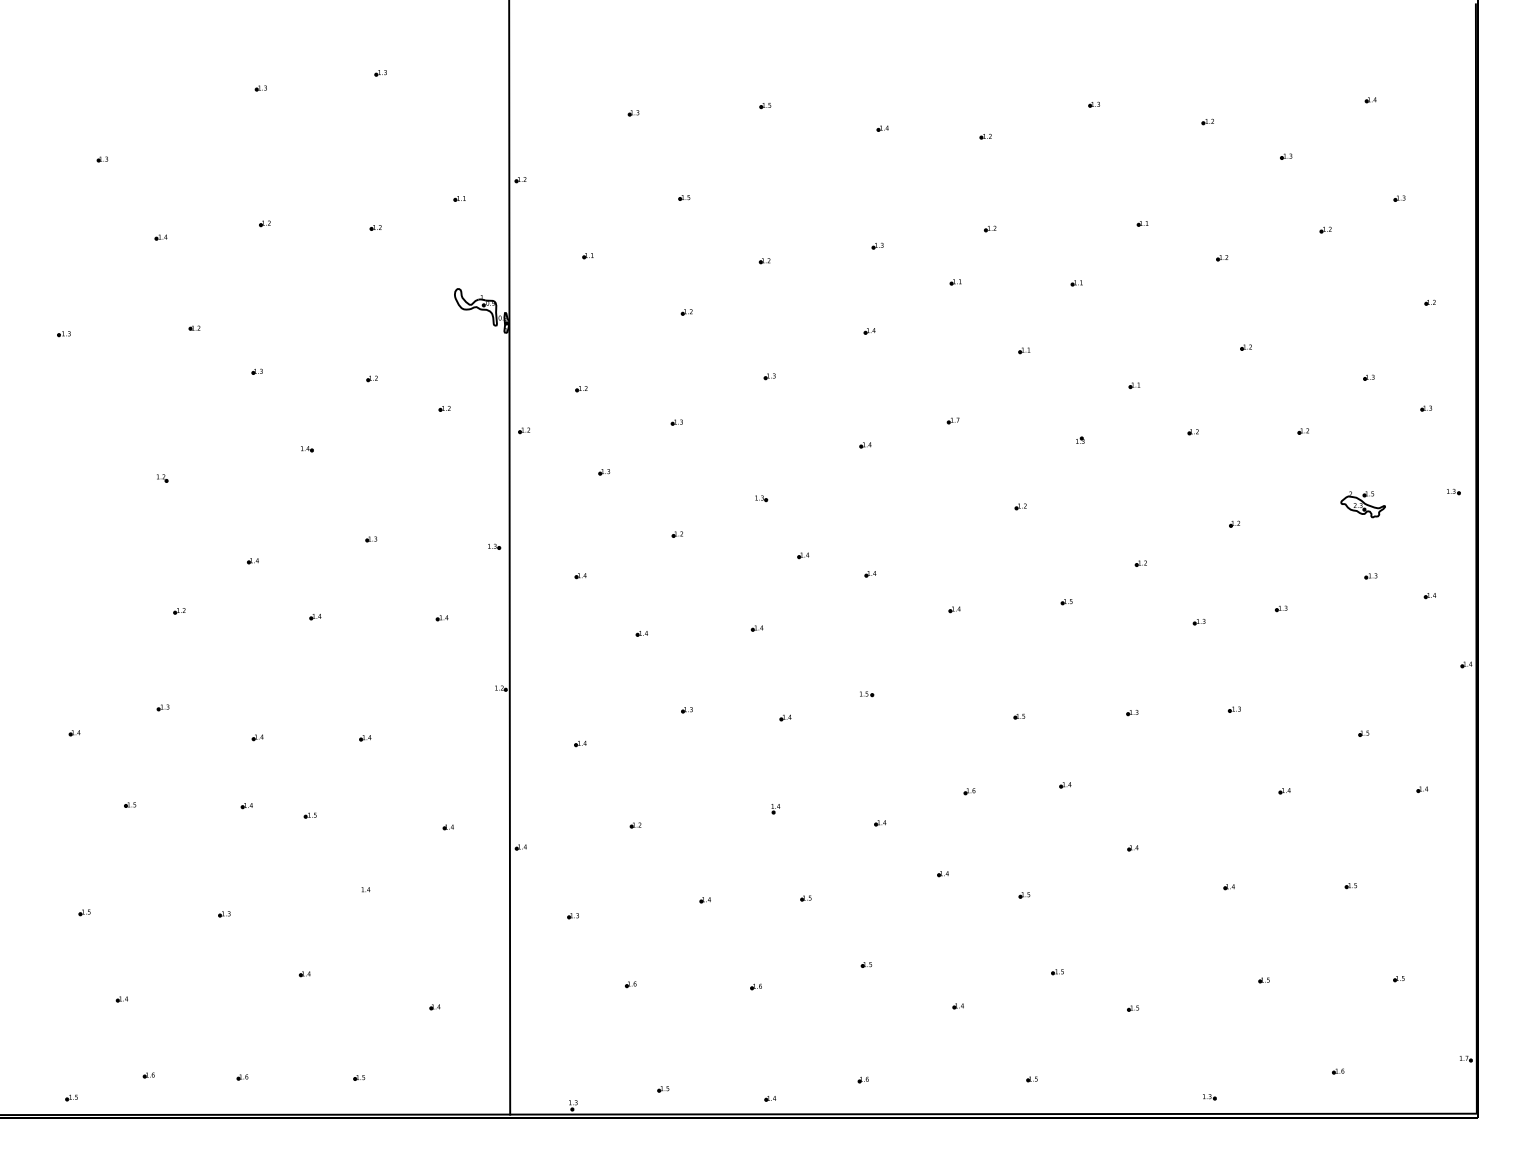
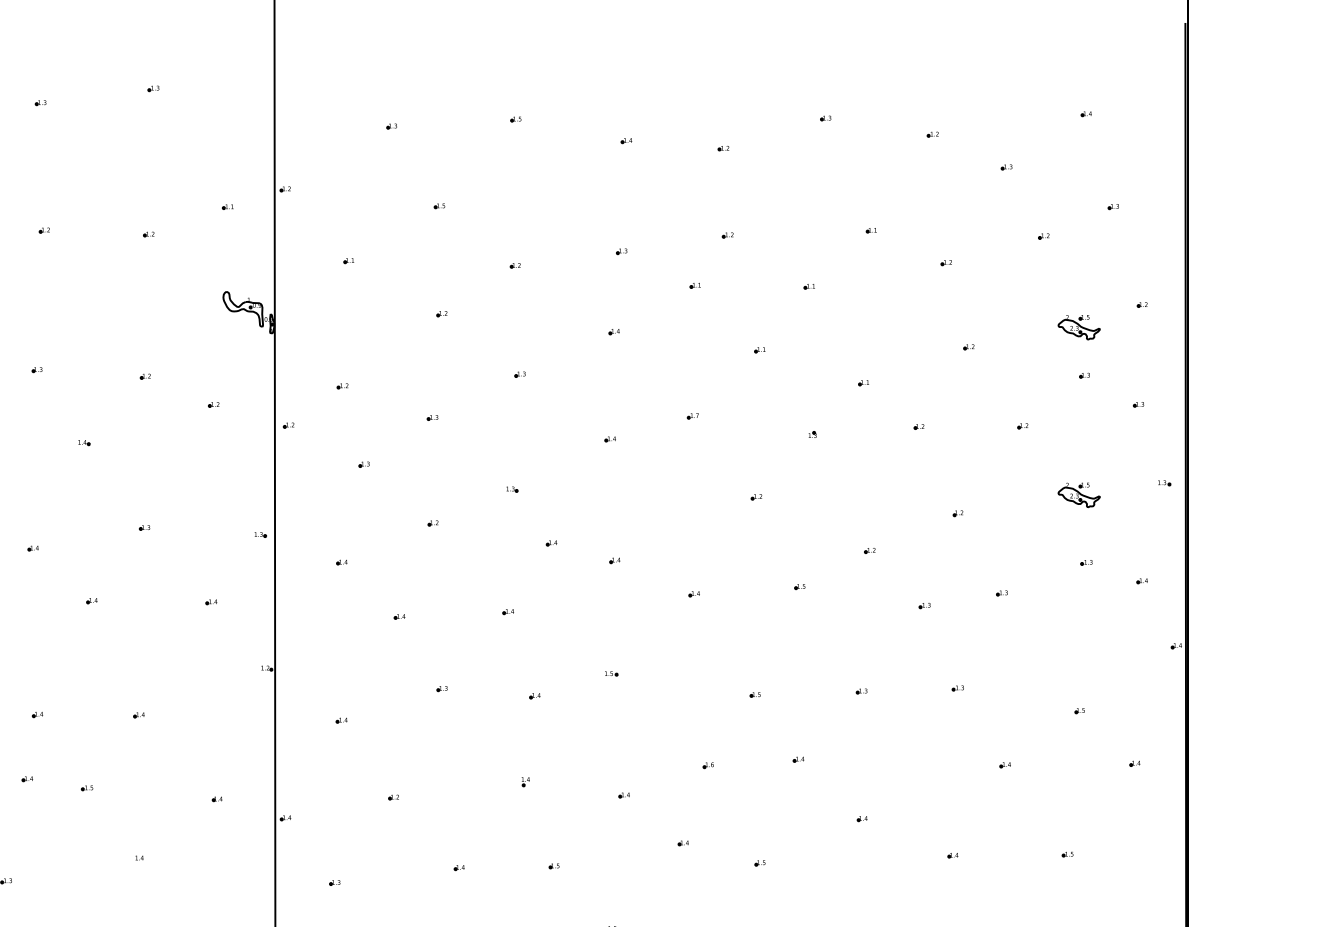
part: (1362, 326) -> (1078, 327), added

